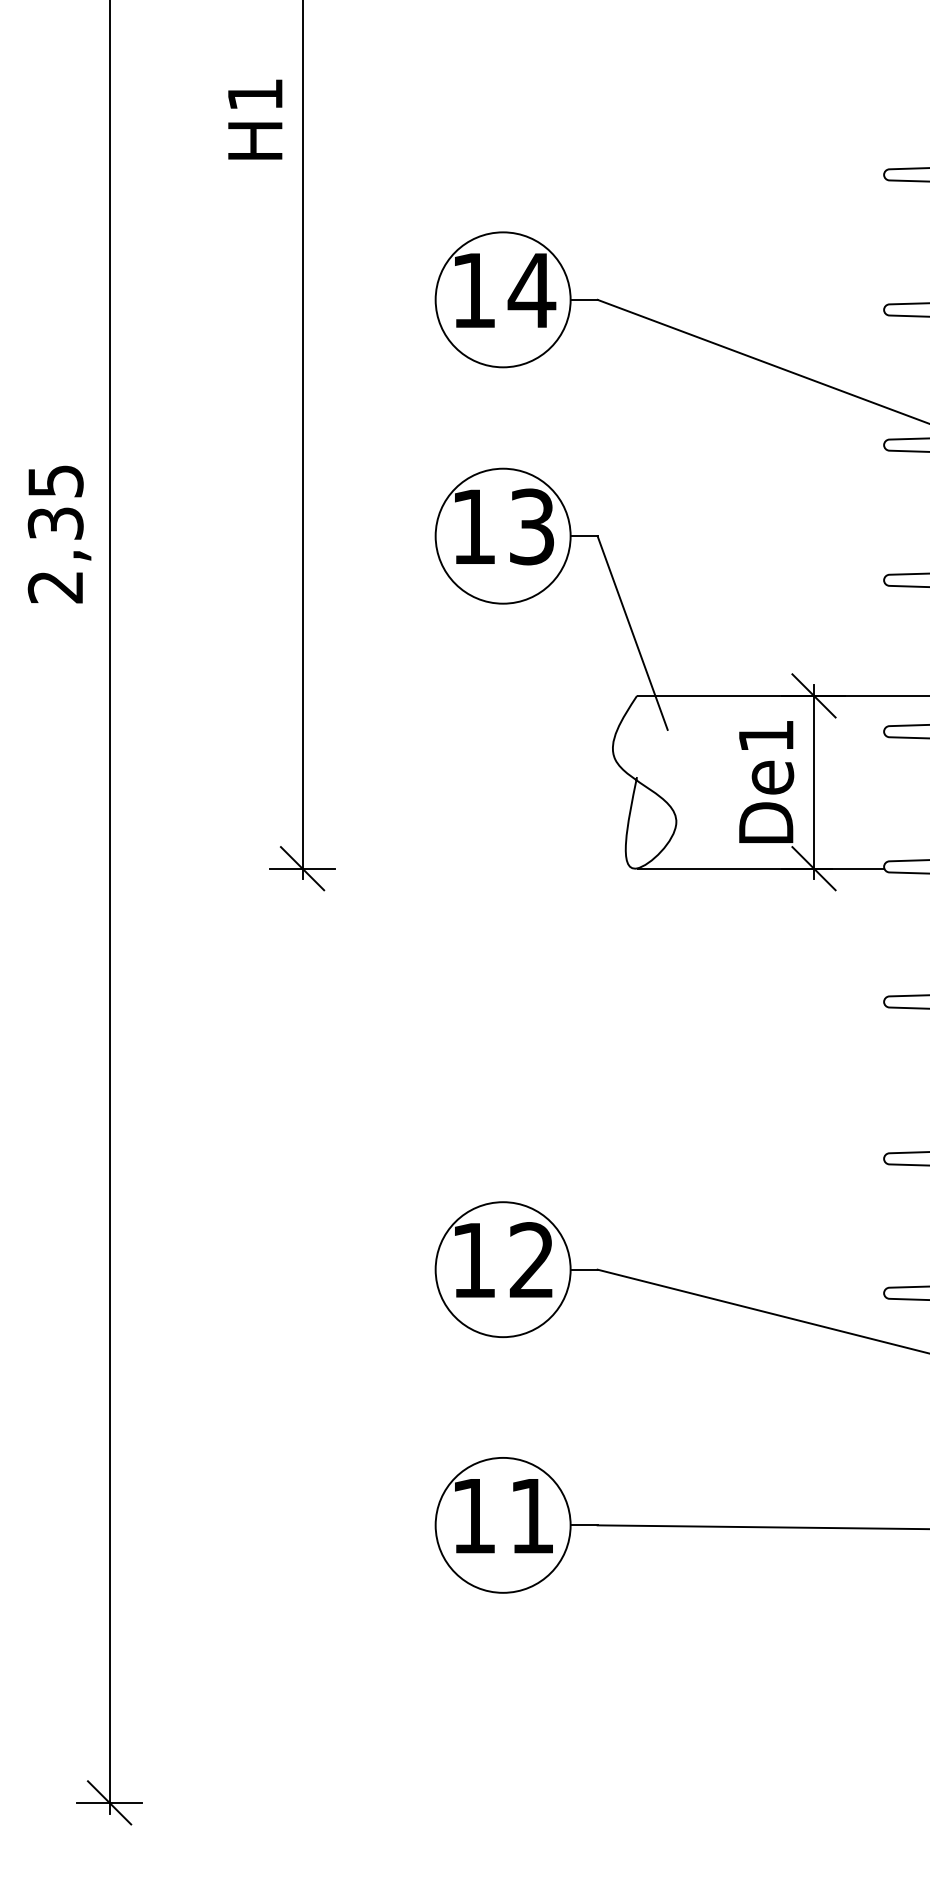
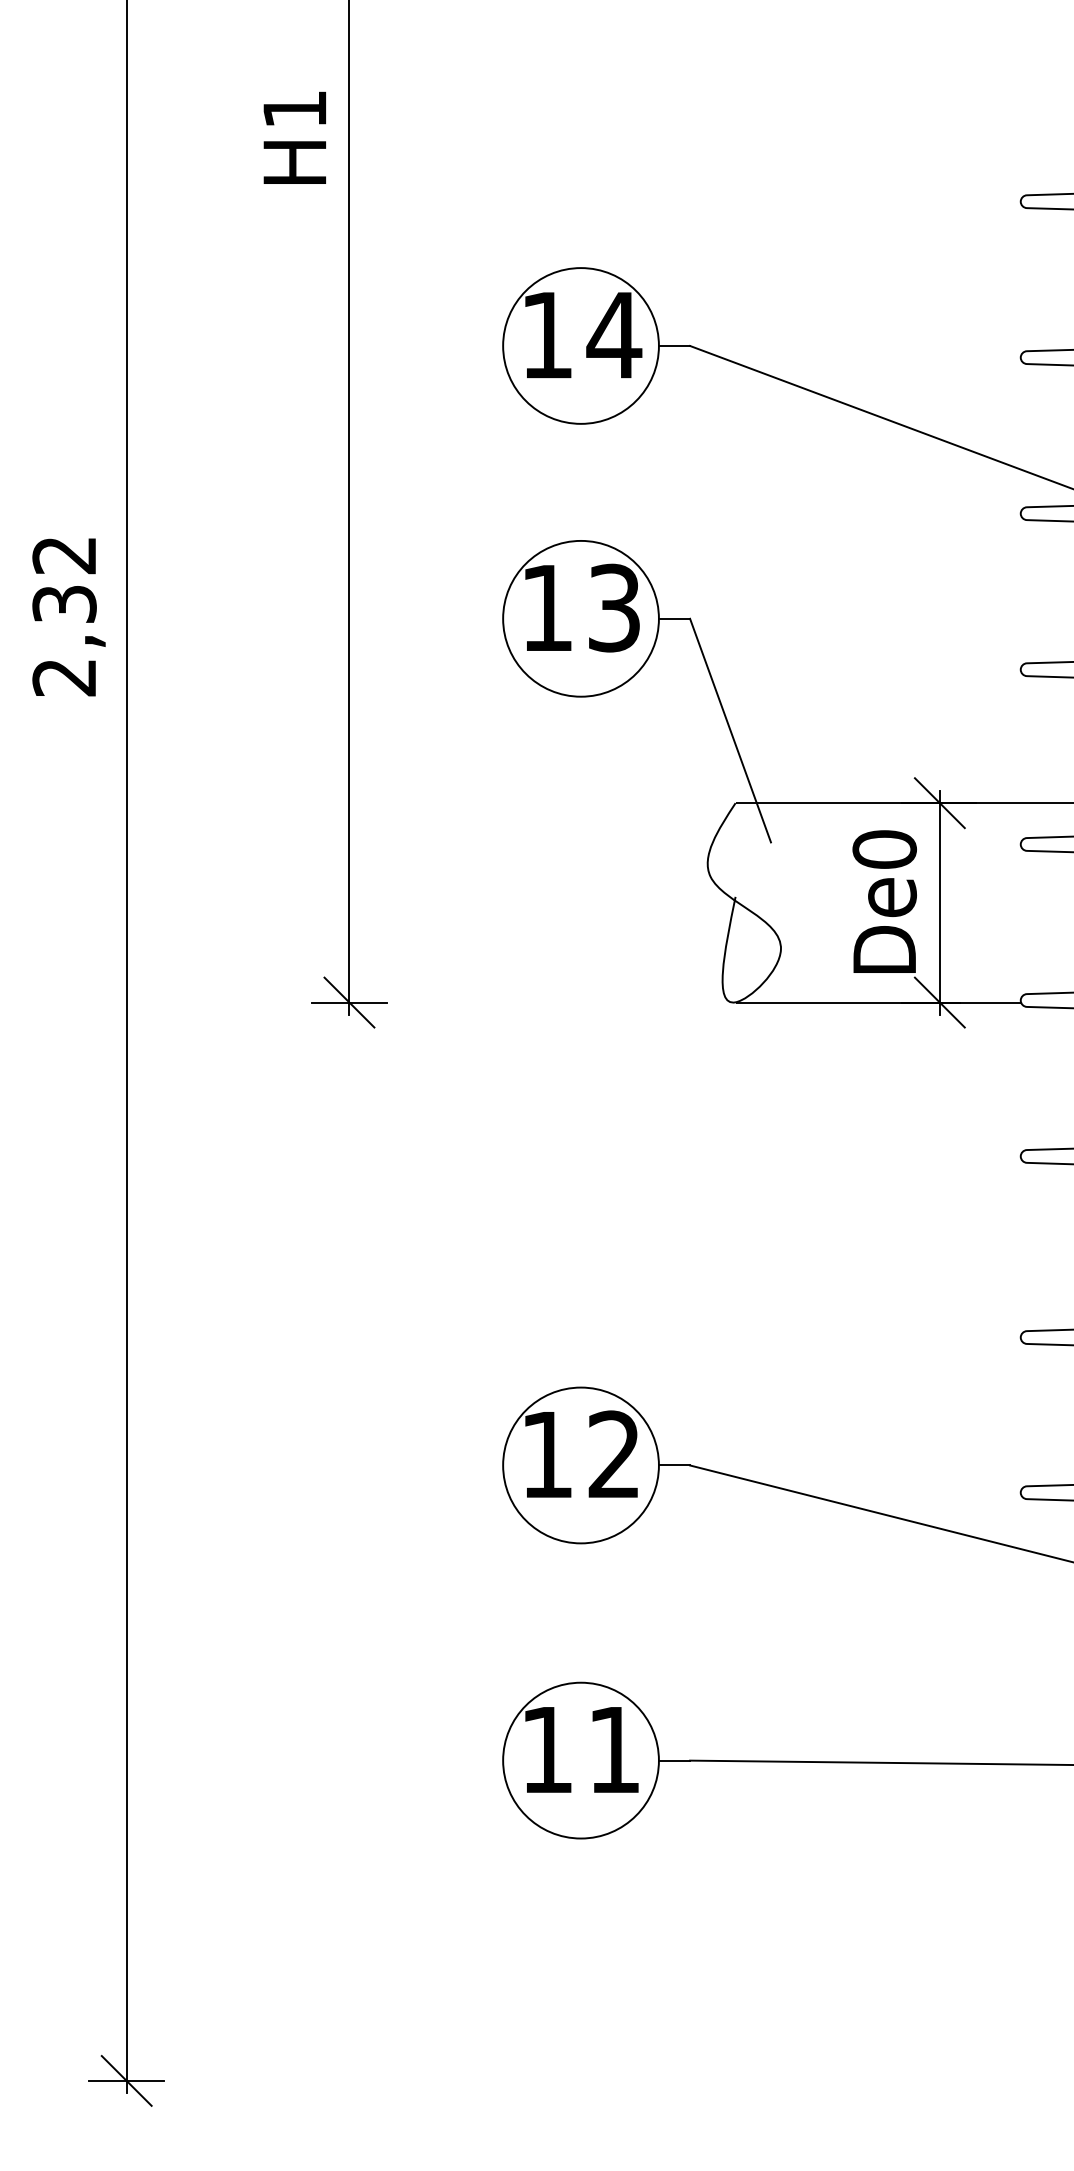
text: (55, 481) -> (64, 555), 2,35 -> 2,32
text: (766, 736) -> (884, 849), De1 -> De0

